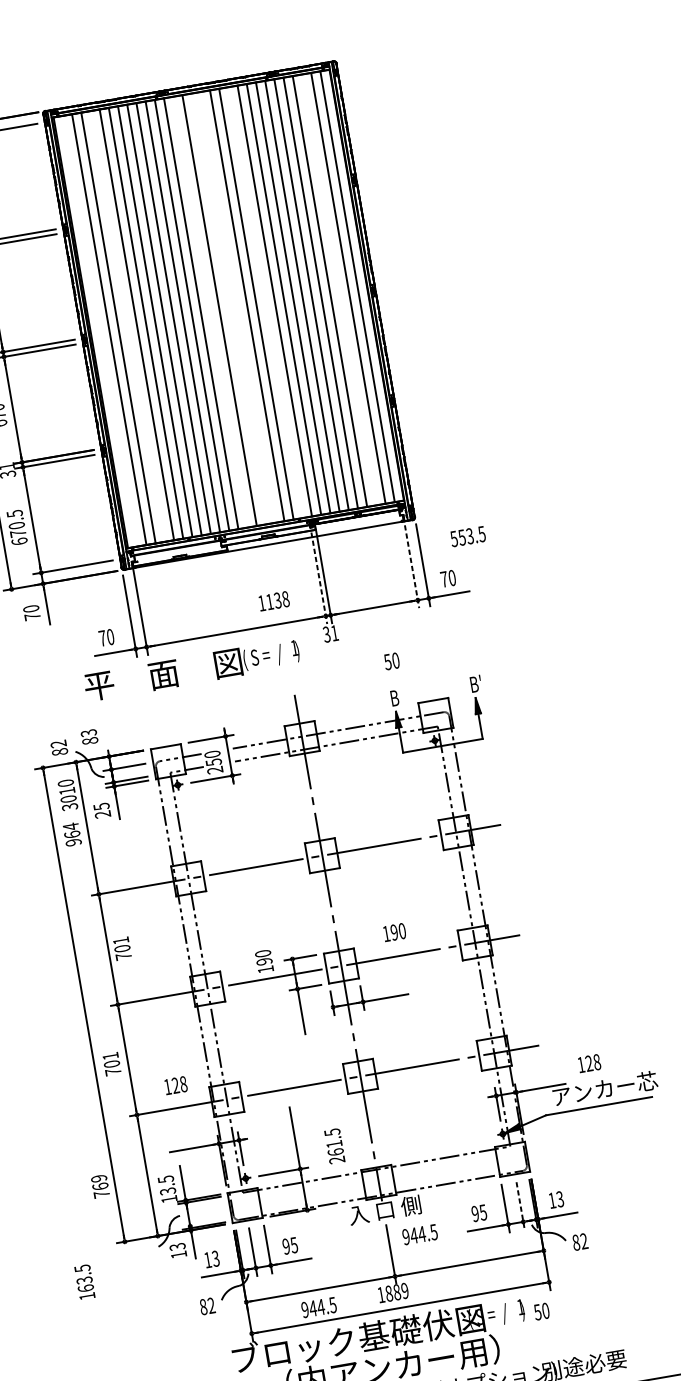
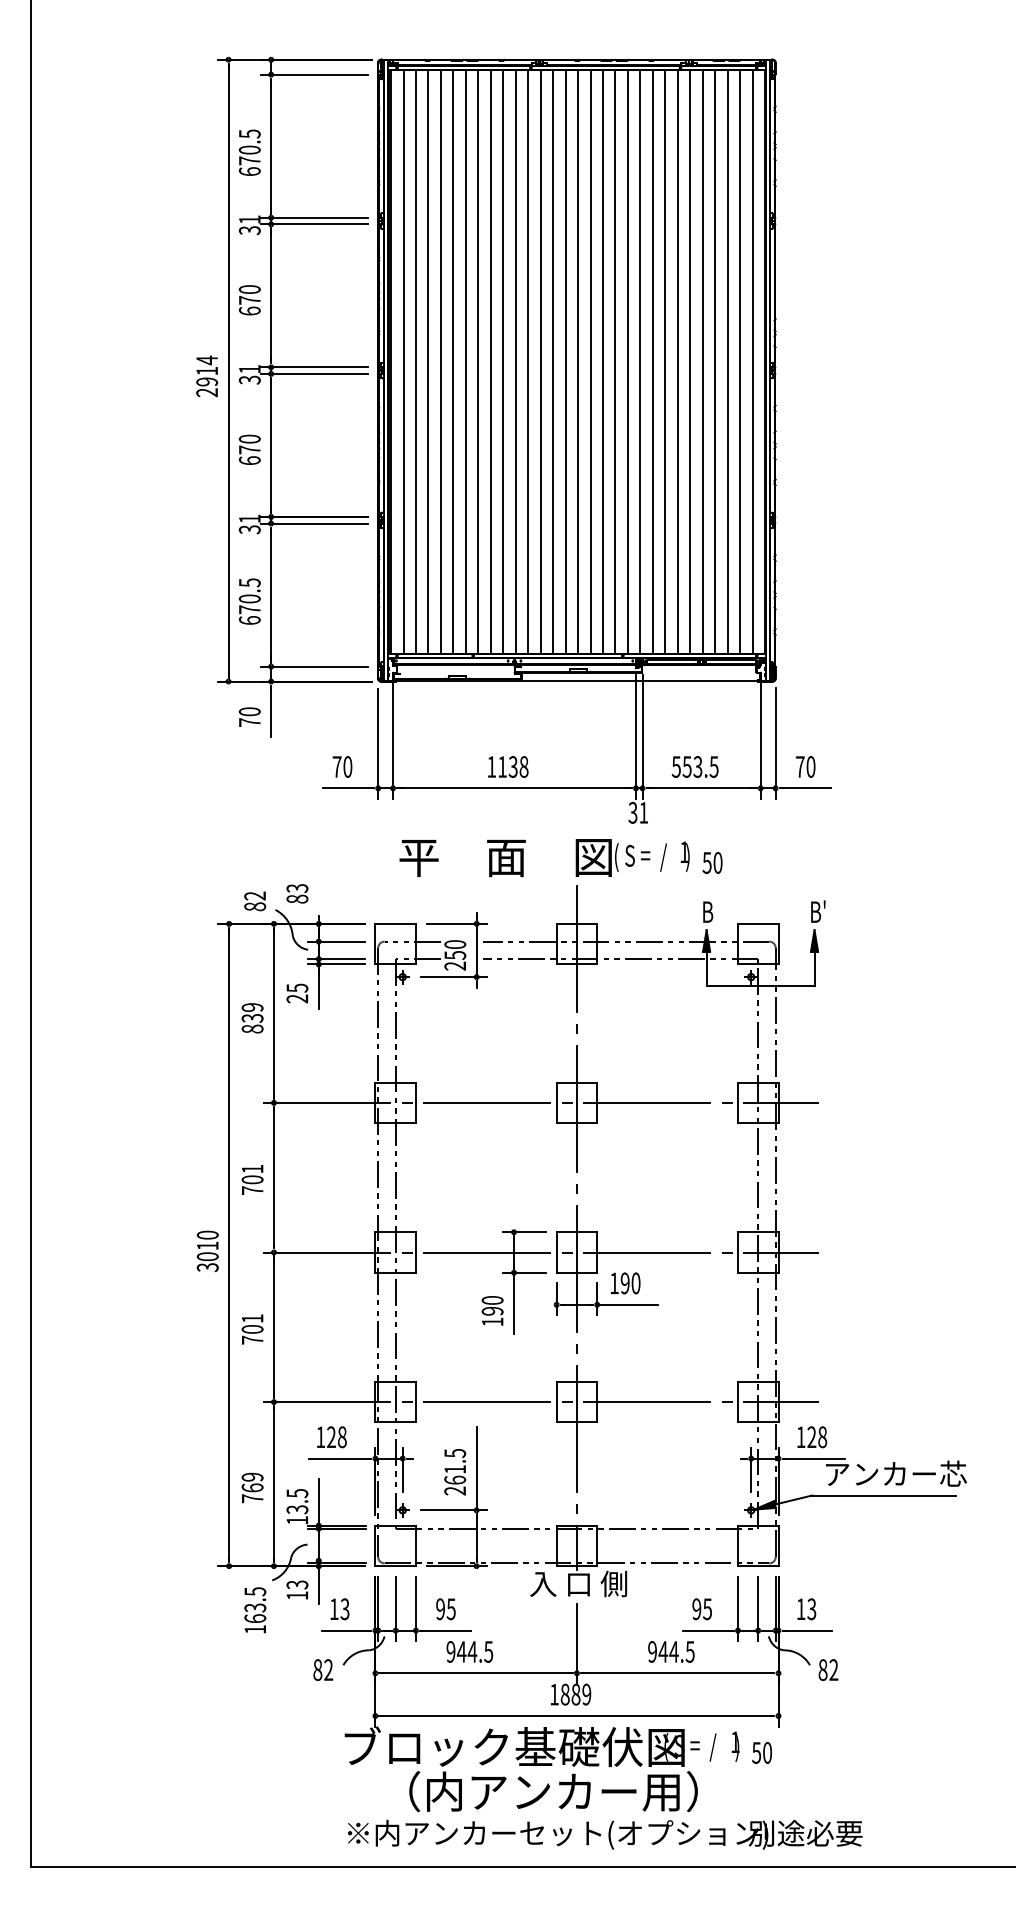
line: (339, 289) -> (727, 361), added
line: (265, 302) -> (627, 361), added
line: (237, 307) -> (590, 361), added
line: (229, 308) -> (578, 361), added
line: (210, 311) -> (553, 361), added
line: (127, 326) -> (440, 361), added
line: (99, 330) -> (403, 361), added
text: (467, 536) -> (694, 766), moved
line: (411, 562) -> (760, 737), dashed -> solid
line: (319, 578) -> (635, 737), dashed -> solid
text: (274, 600) -> (508, 766), moved
text: (192, 670) -> (544, 858), moved
text: (67, 794) -> (207, 1250), moved
text: (72, 834) -> (252, 1017), 964 -> 839
text: (394, 932) -> (625, 1283), moved
text: (122, 948) -> (252, 1179), moved
text: (264, 961) -> (492, 1310), moved
text: (589, 1063) -> (812, 1437), moved
text: (175, 1085) -> (331, 1437), moved
text: (335, 1146) -> (455, 1472), moved
text: (100, 1186) -> (252, 1487), moved
line: (520, 1206) -> (758, 1609), dashed -> solid
text: (420, 1234) -> (671, 1651), moved
text: (85, 1282) -> (255, 1610), moved
text: (318, 1307) -> (469, 1651), moved

